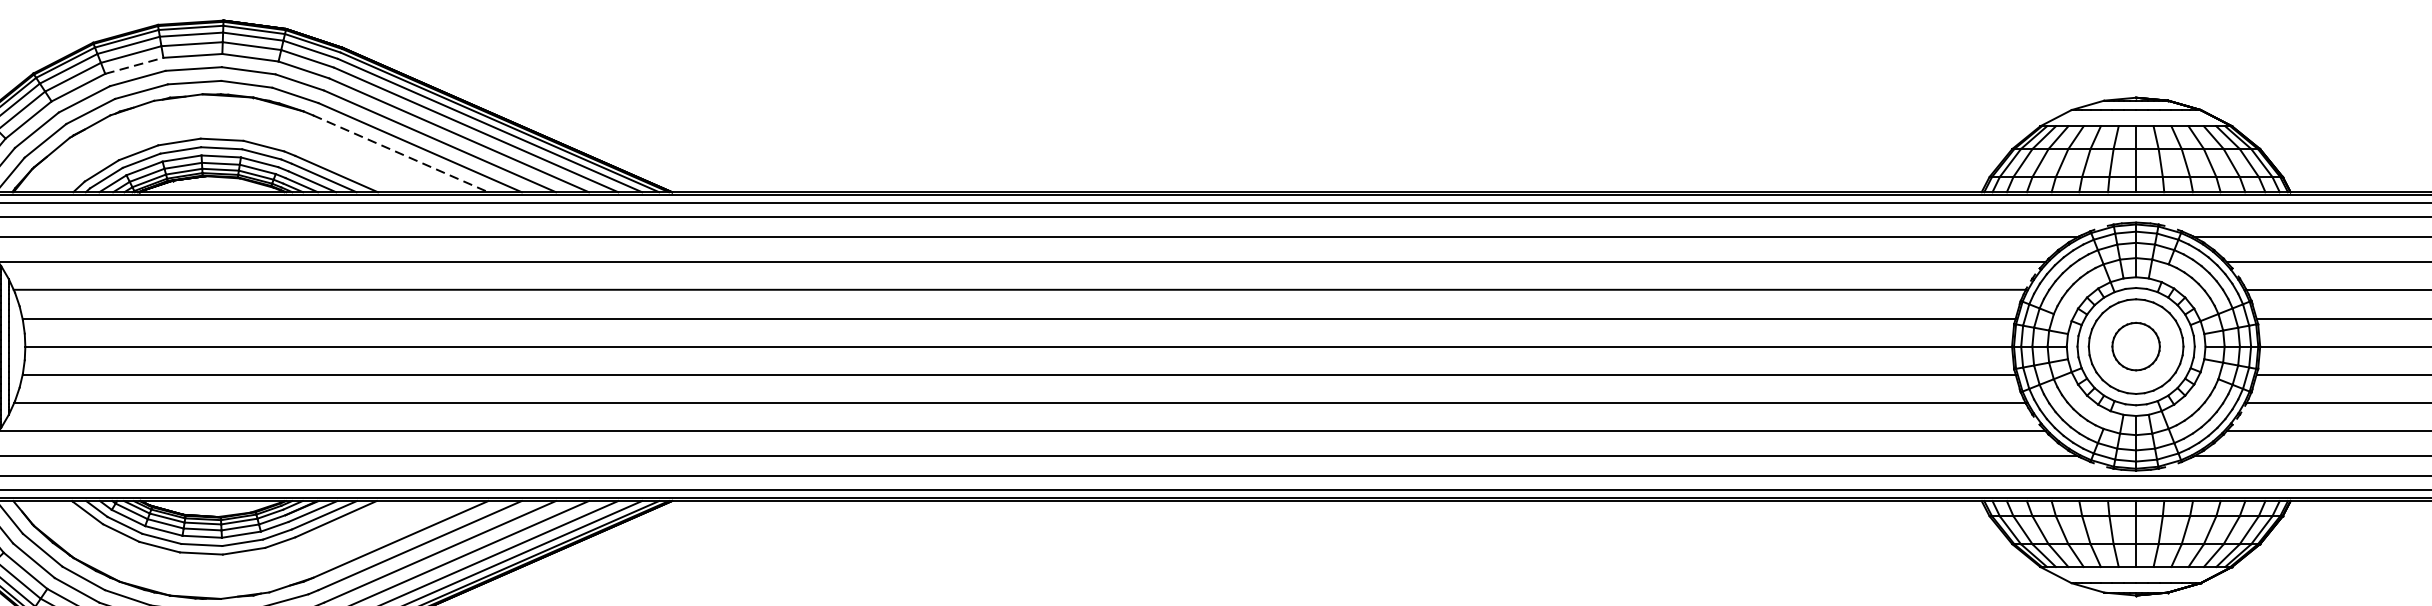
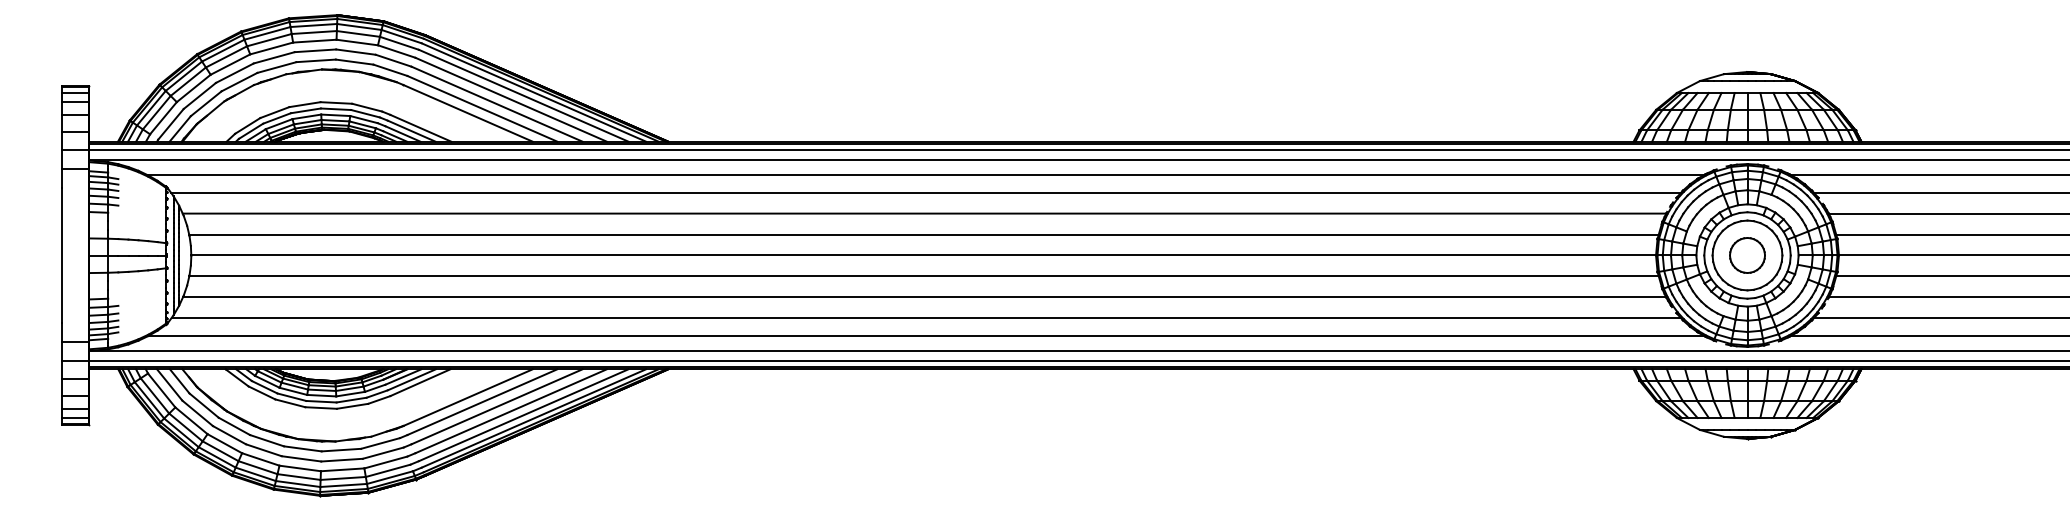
line: (135, 65) -> (272, 48), dashed -> solid
line: (401, 154) -> (468, 113), dashed -> solid

